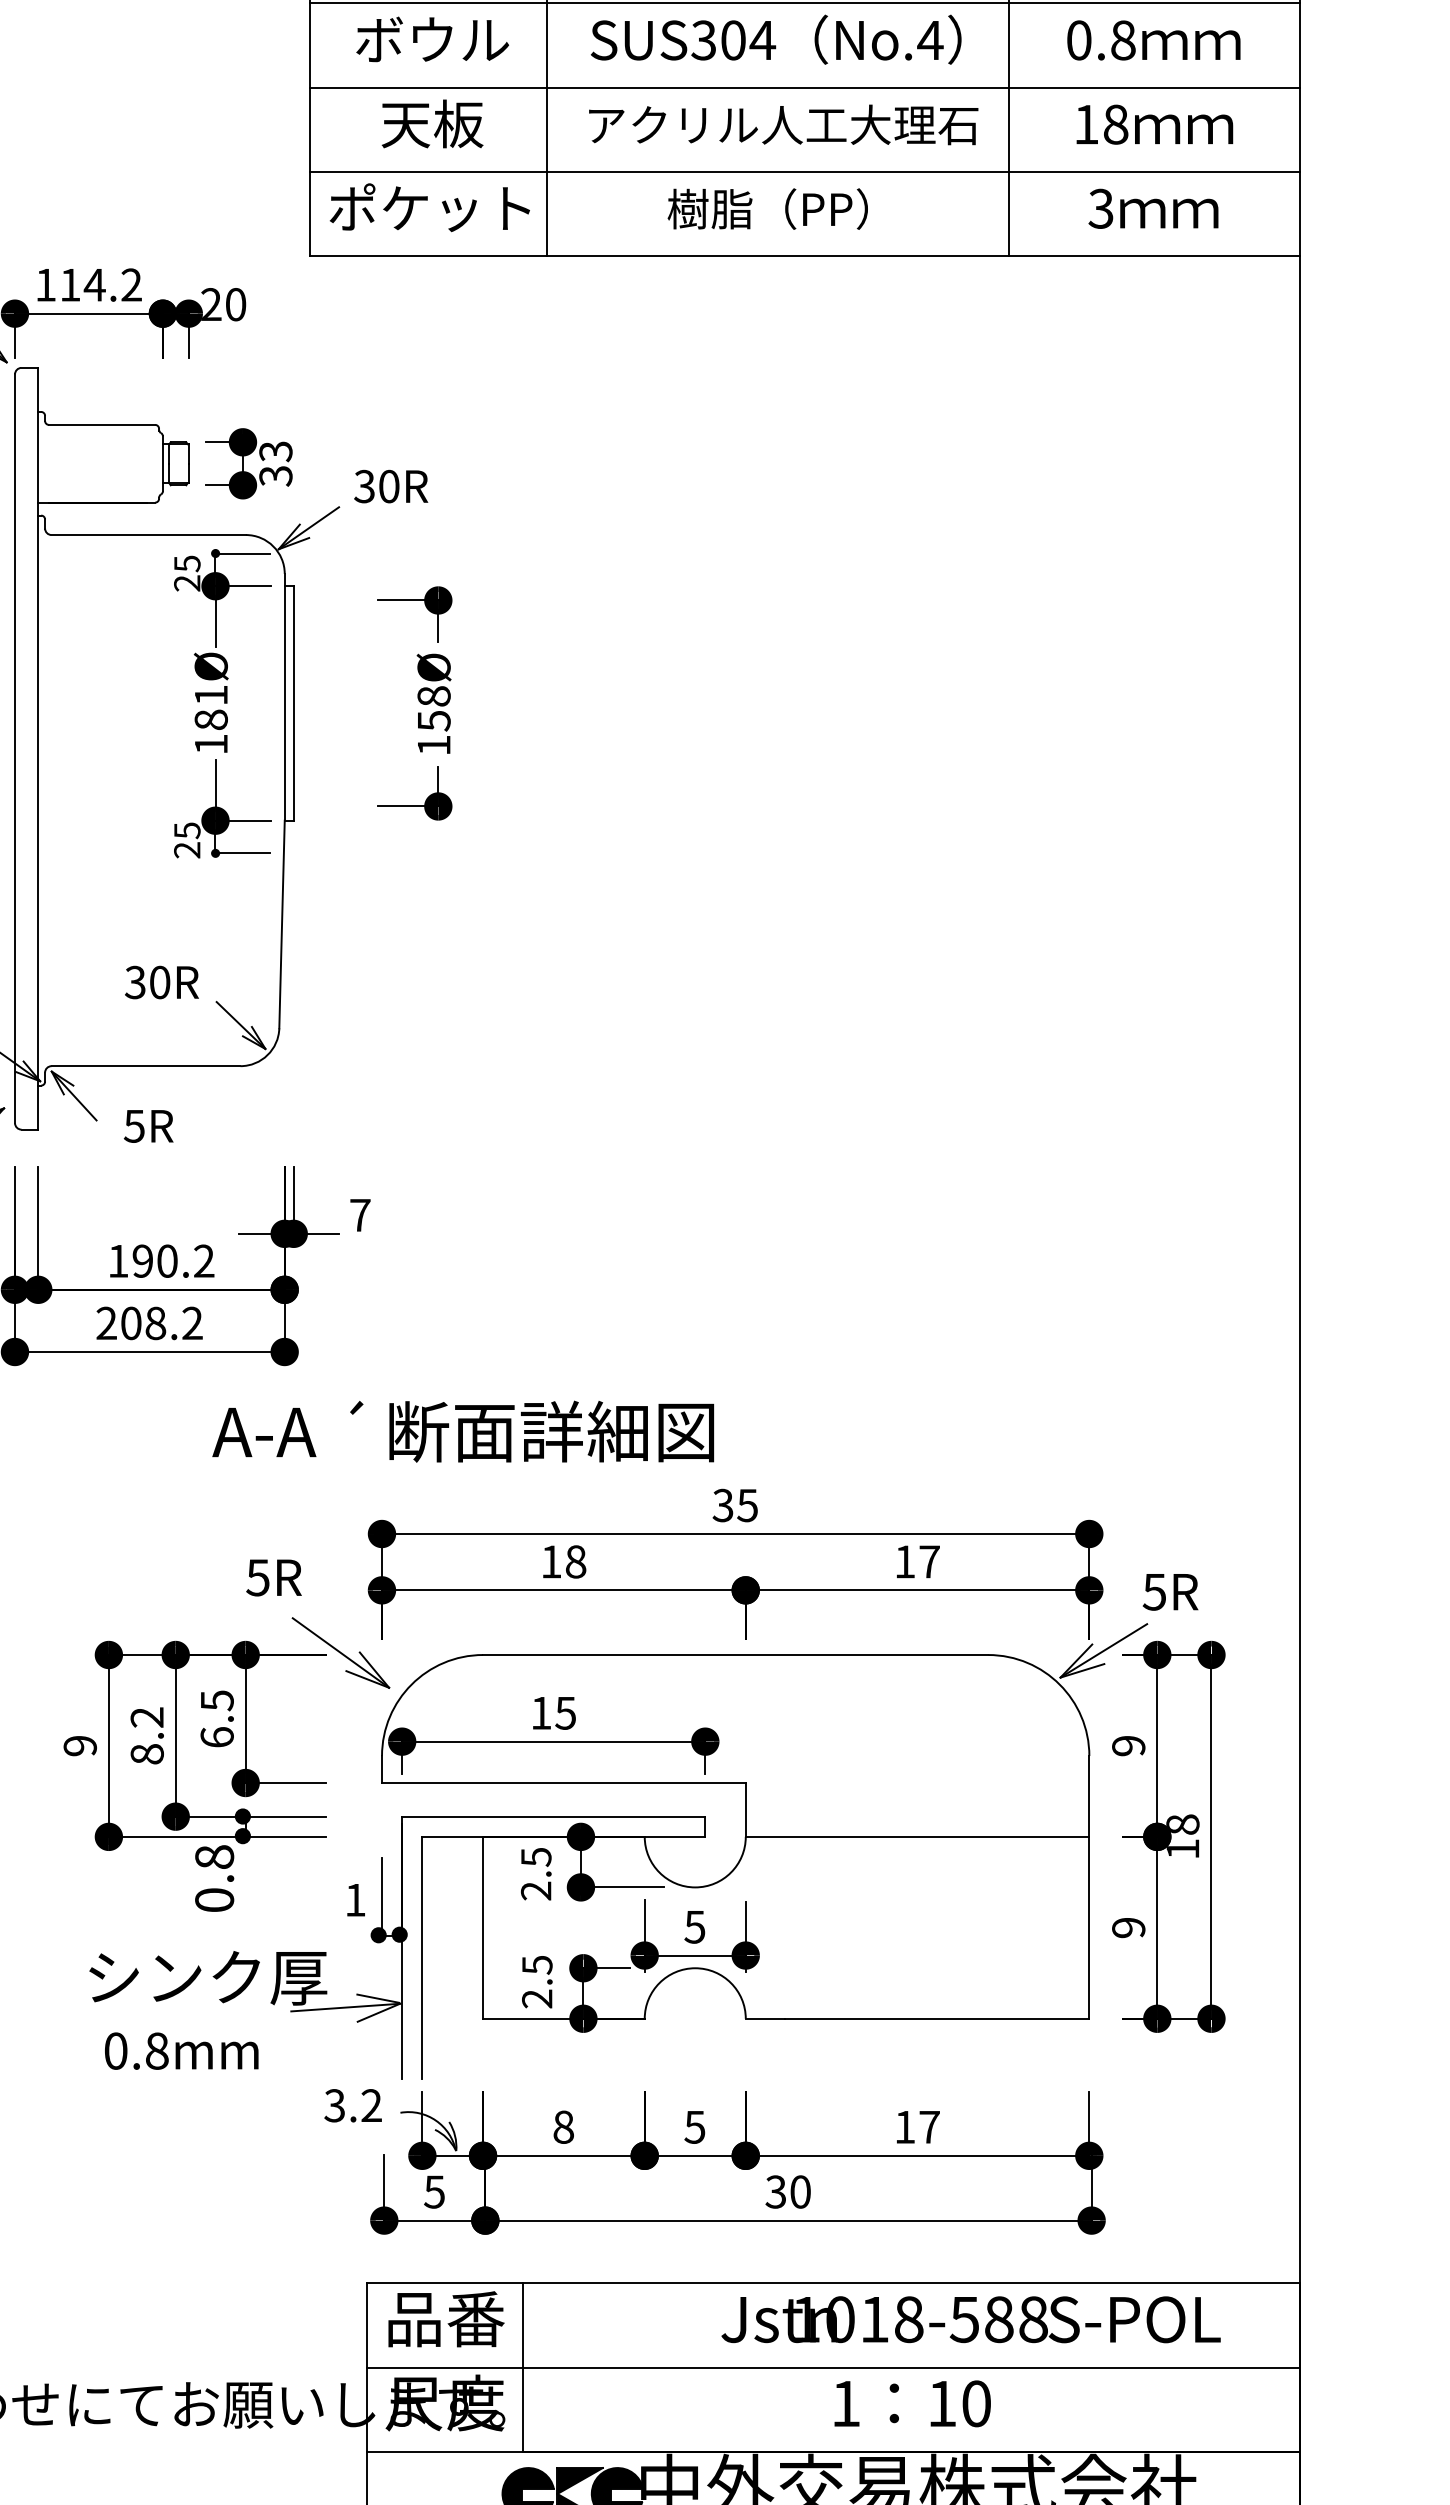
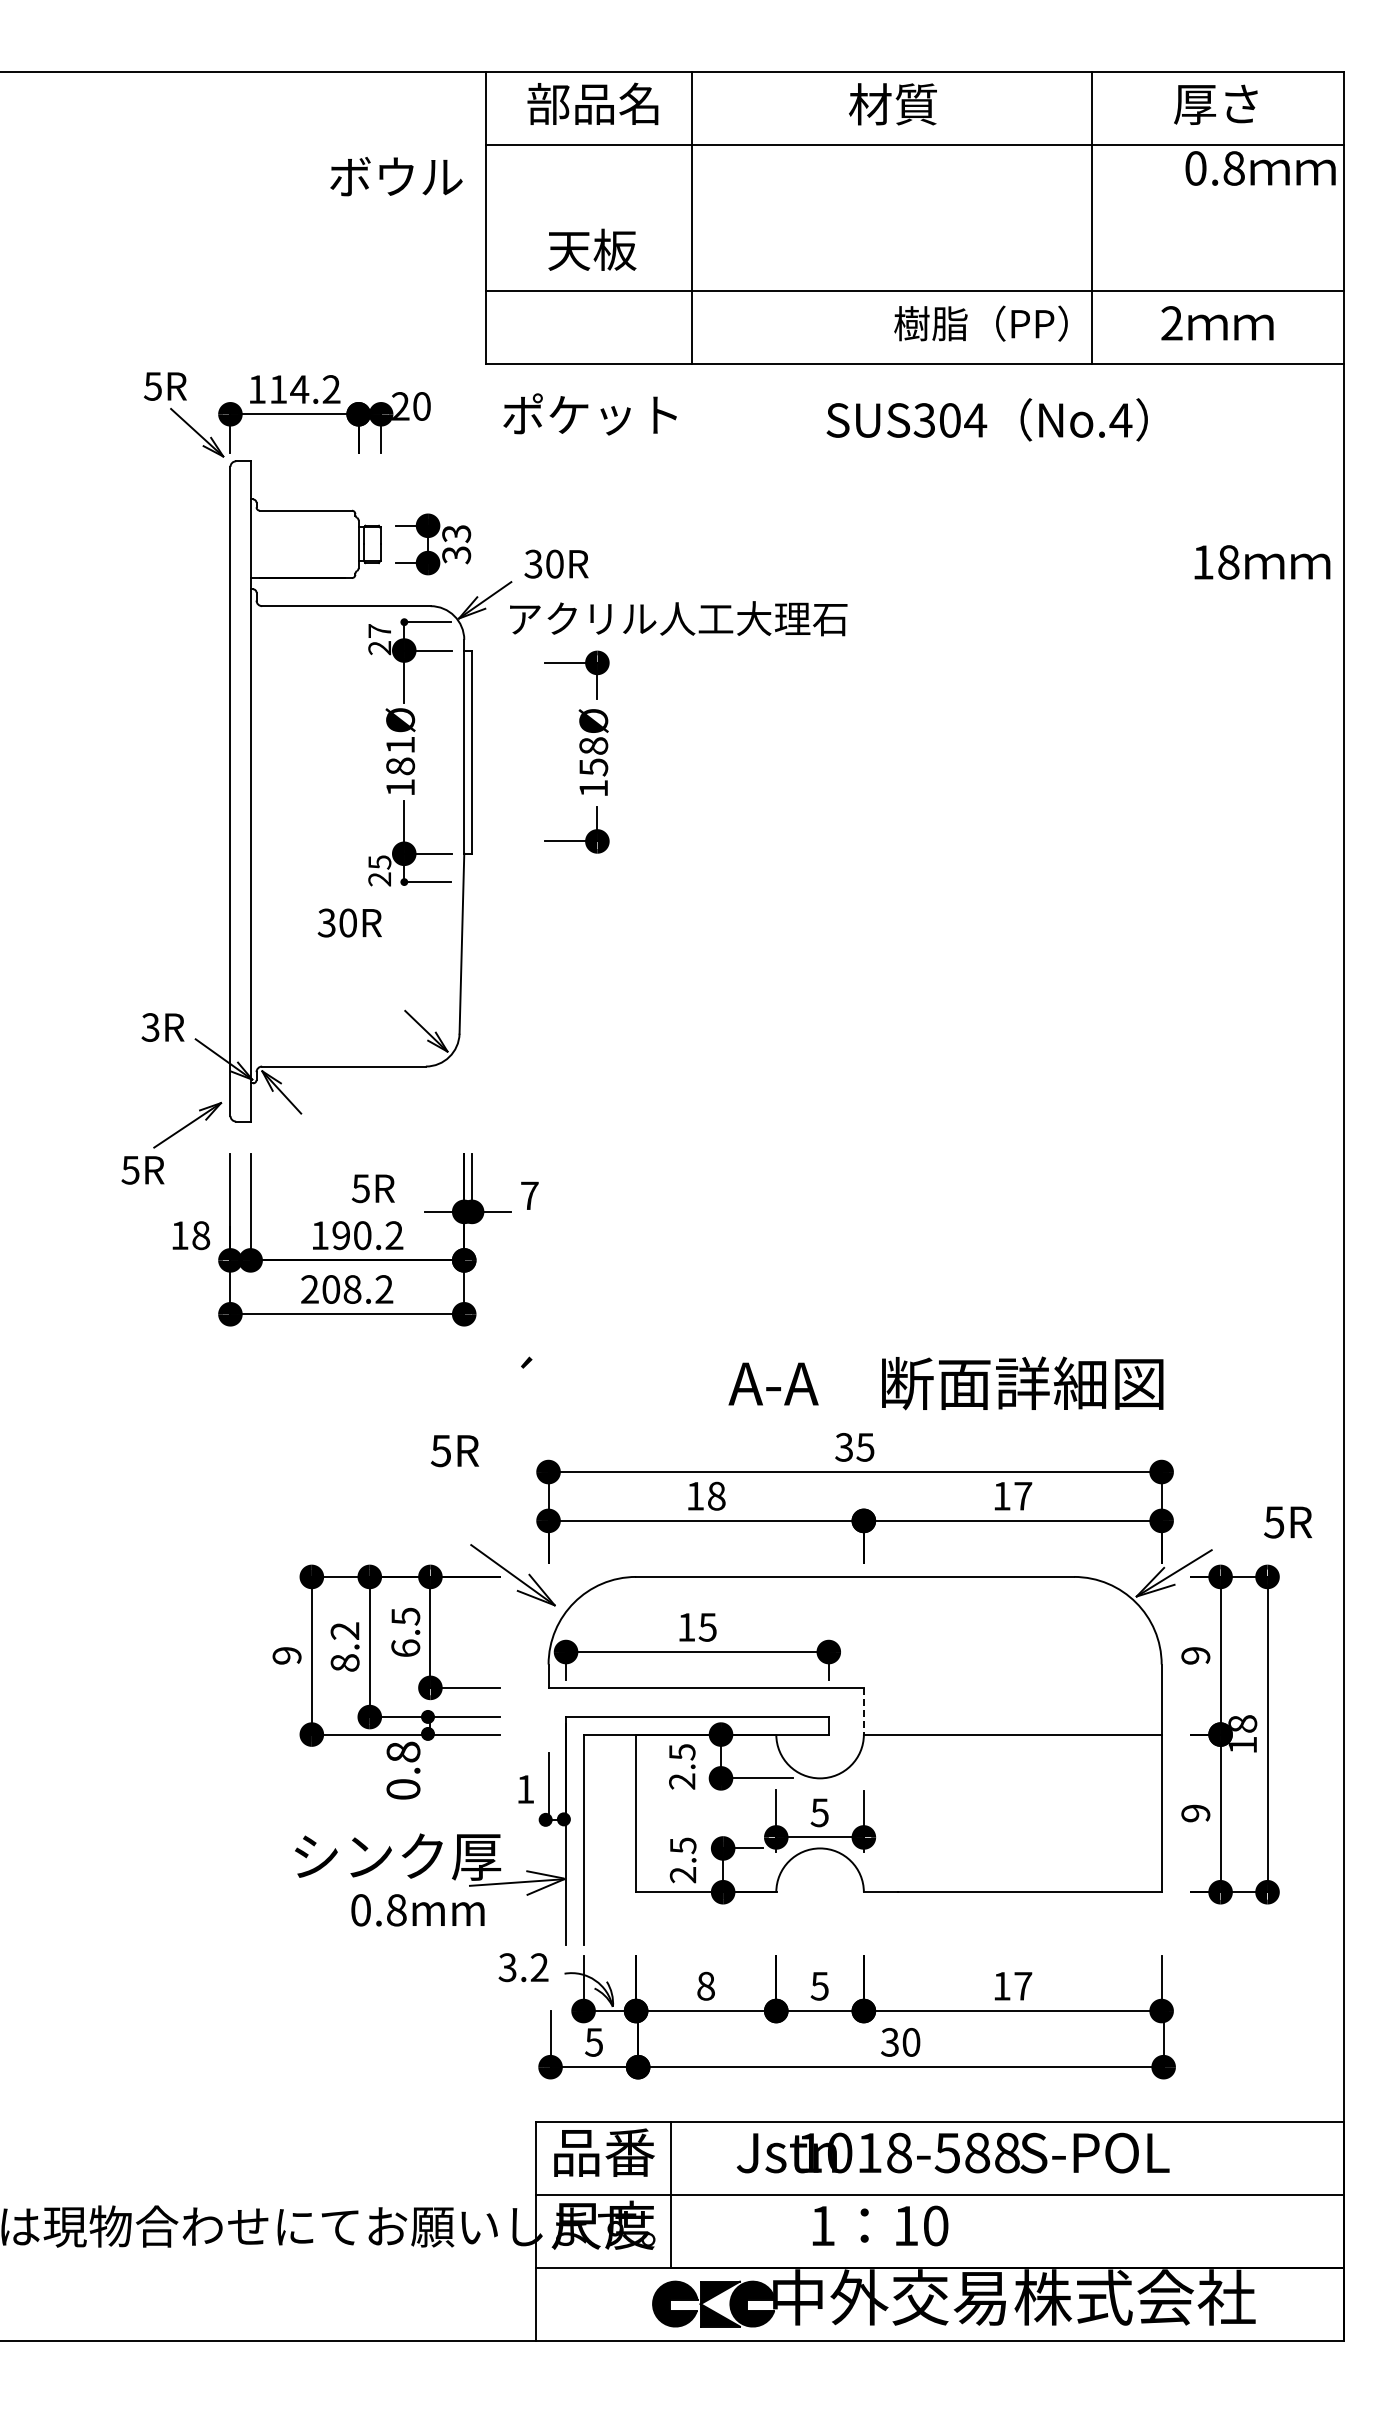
text: (432, 39) -> (396, 176), moved
text: (775, 39) -> (986, 419), moved
text: (1153, 40) -> (1260, 168), moved
line: (804, 87) -> (914, 218), removed
text: (783, 124) -> (678, 618), moved
text: (1154, 124) -> (1262, 562), moved
text: (429, 207) -> (589, 414), moved
text: (767, 208) -> (980, 323), moved
text: (1100, 208) -> (1171, 323), 3 -> 2
text: (186, 564) -> (379, 631), 25 -> 27
text: (161, 981) -> (349, 922), moved
text: (147, 1126) -> (372, 1188), moved
text: (462, 1431) -> (945, 1383), moved
text: (273, 1578) -> (454, 1451), moved
text: (1171, 1592) -> (1288, 1522), moved
line: (745, 1810) -> (863, 1711), solid -> dashed
text: (181, 2051) -> (417, 1910), moved
text: (970, 2319) -> (952, 2152), moved
text: (912, 2403) -> (880, 2225), moved

